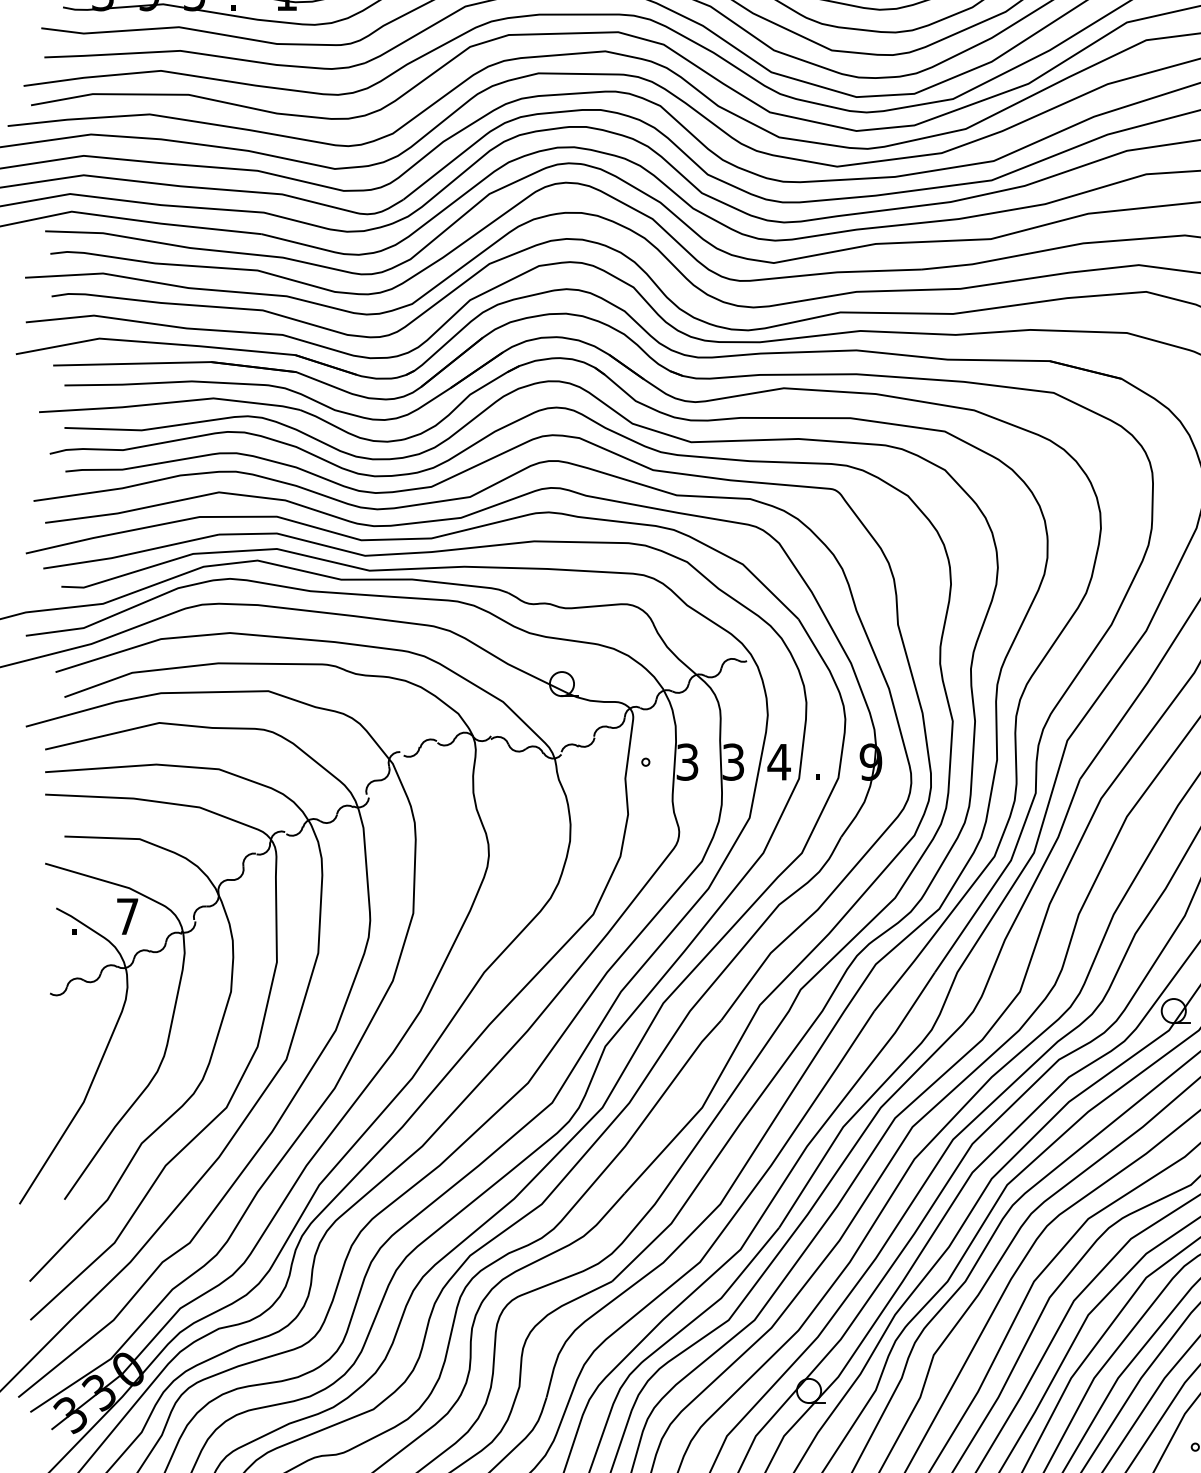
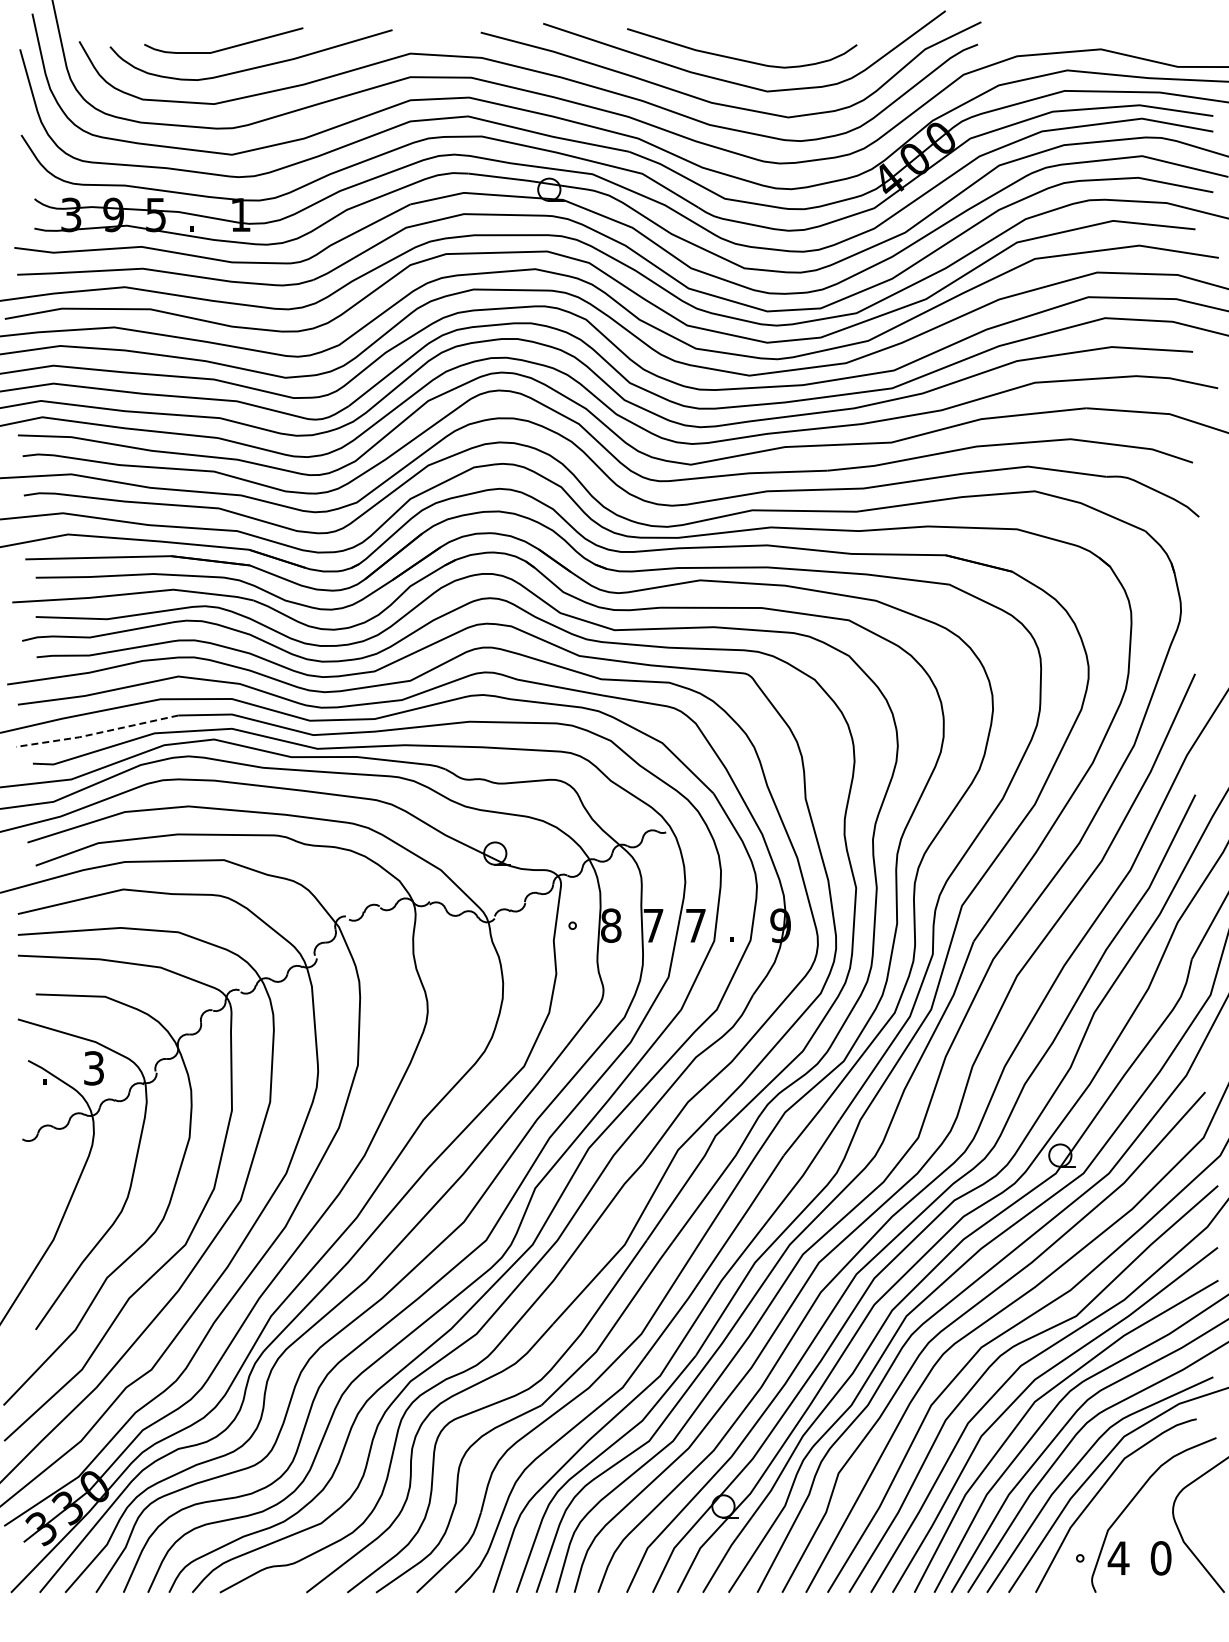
line: (130, 554) -> (96, 733), solid -> dashed
text: (687, 761) -> (611, 925), 3 -> 8
text: (733, 761) -> (653, 925), 3 -> 7
text: (778, 761) -> (695, 925), 4 -> 7
text: (127, 916) -> (93, 1068), 7 -> 3

